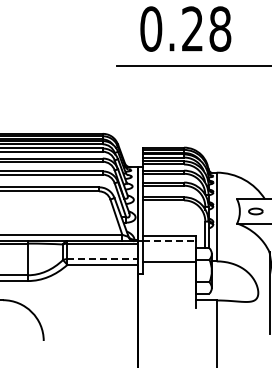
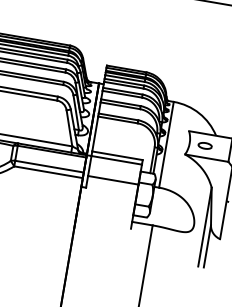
line: (169, 241) -> (116, 160), dashed -> solid
line: (103, 259) -> (50, 167), dashed -> solid

